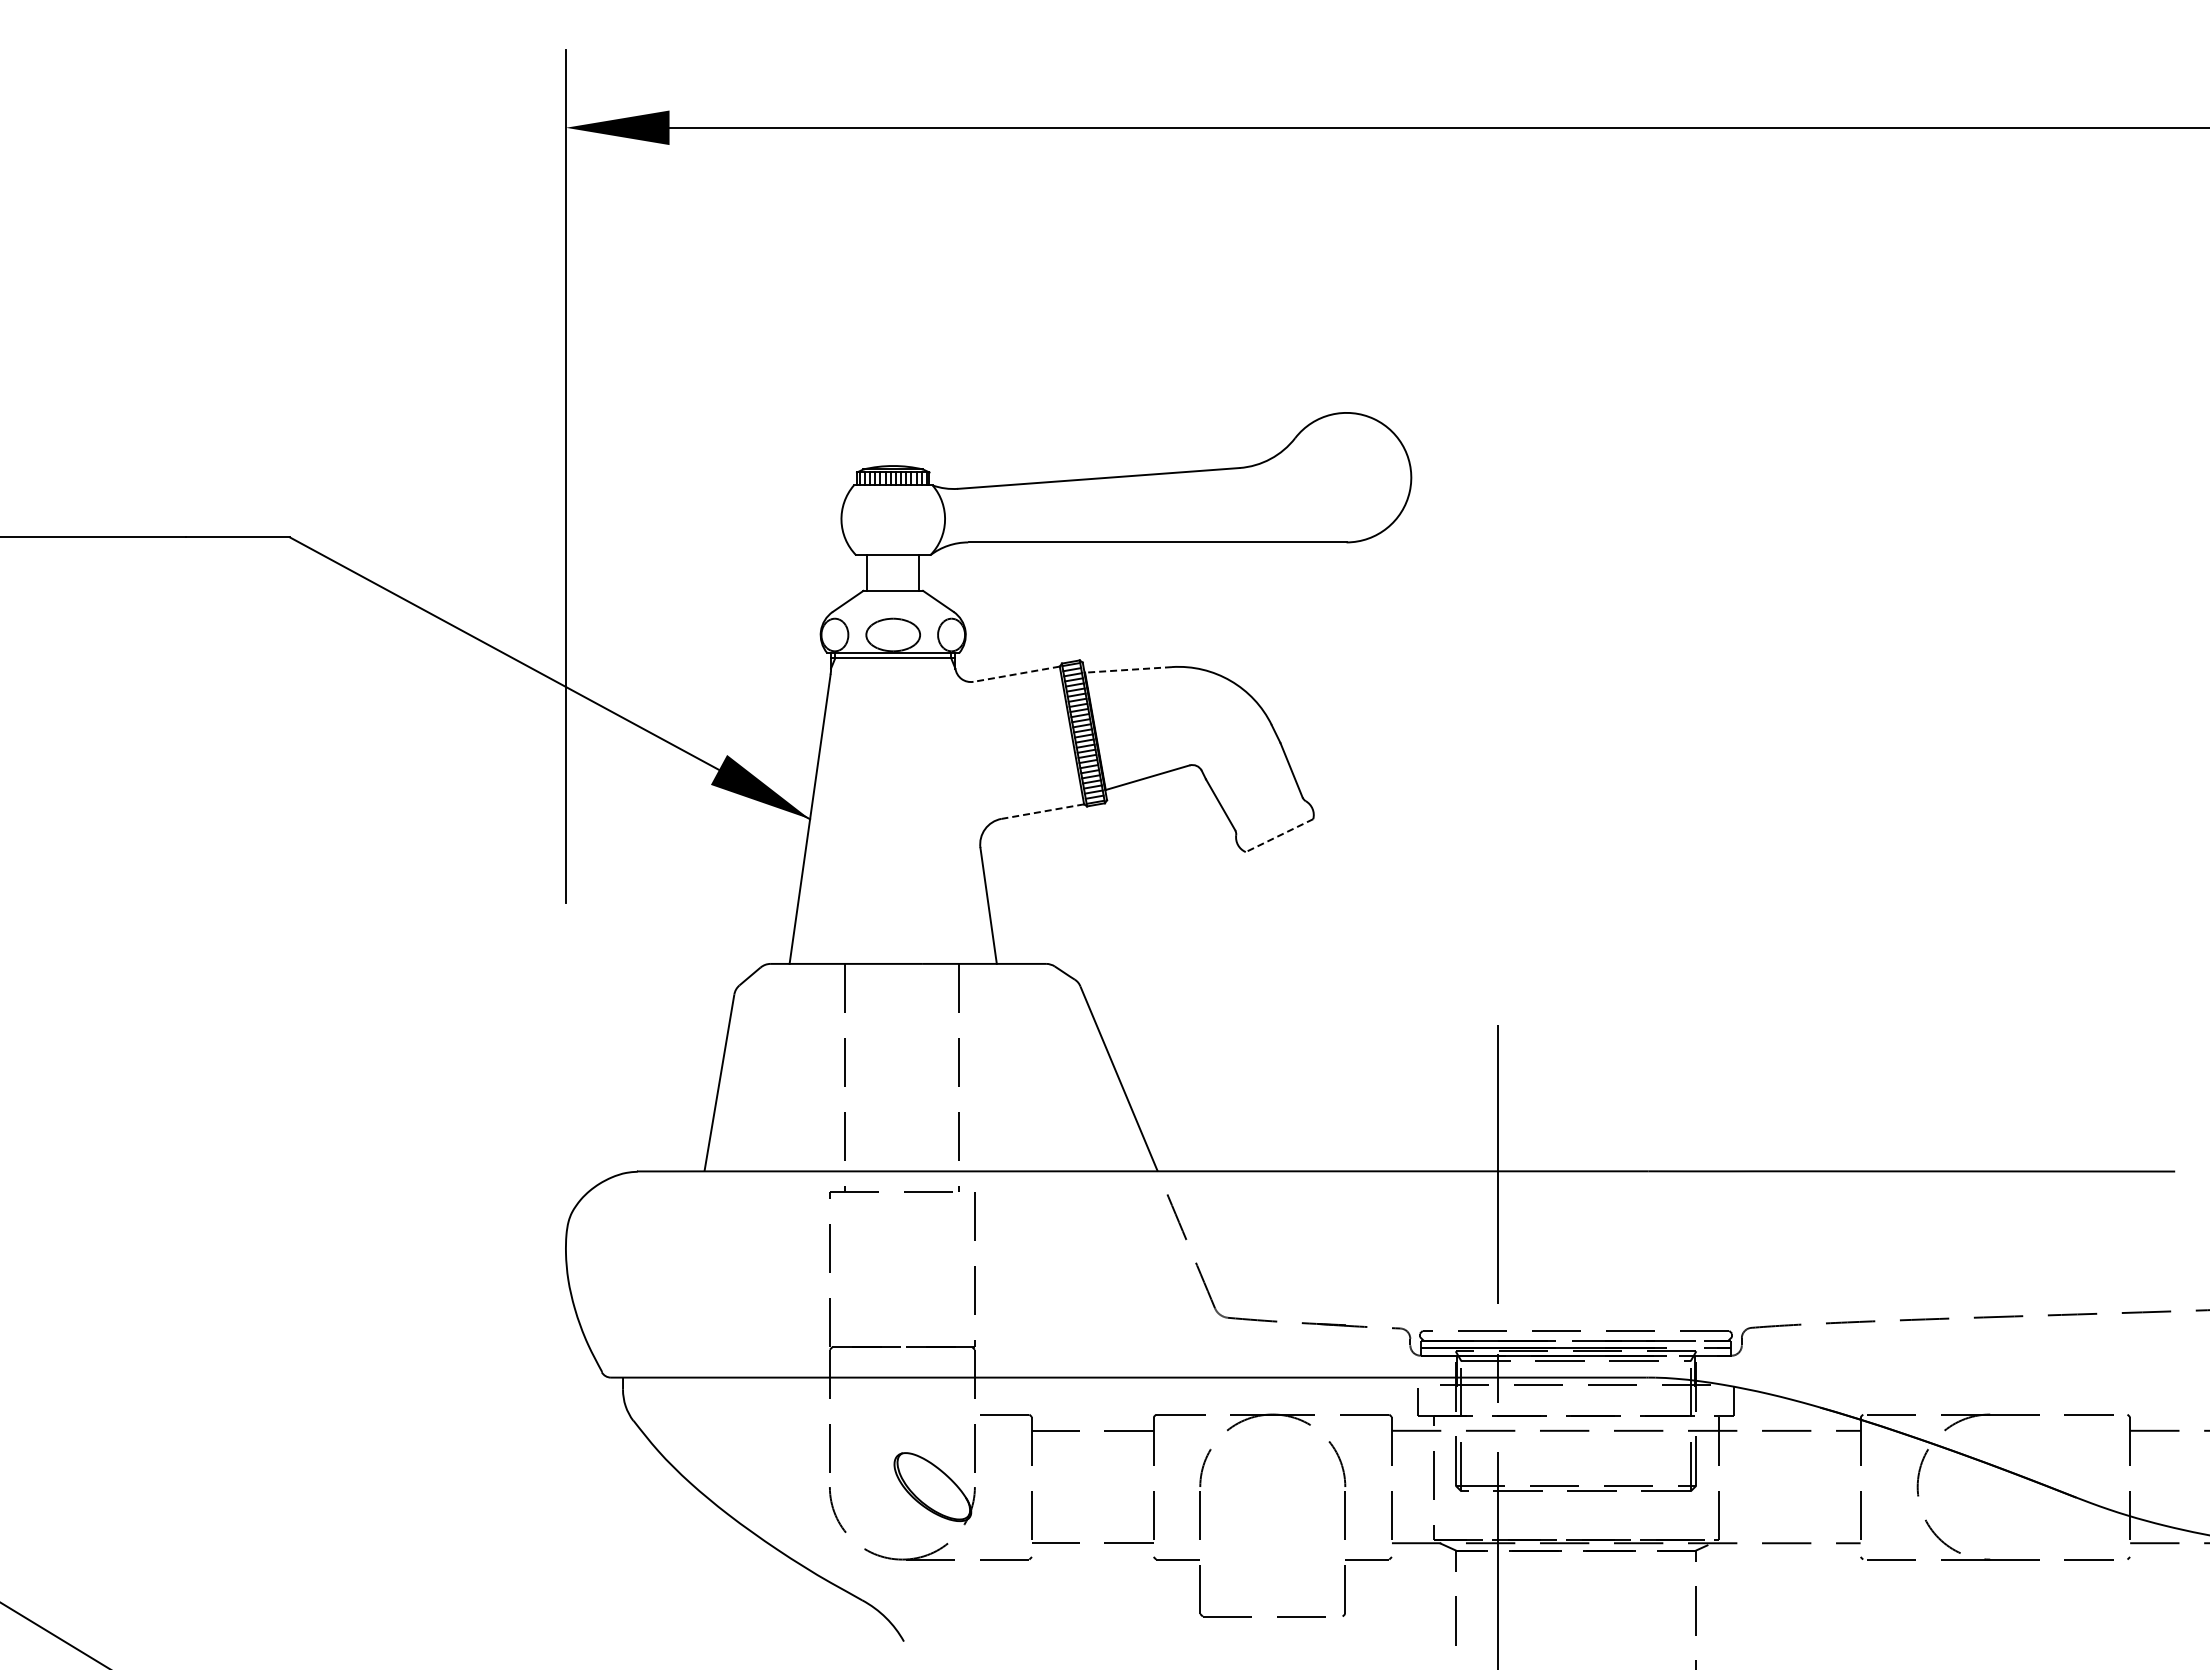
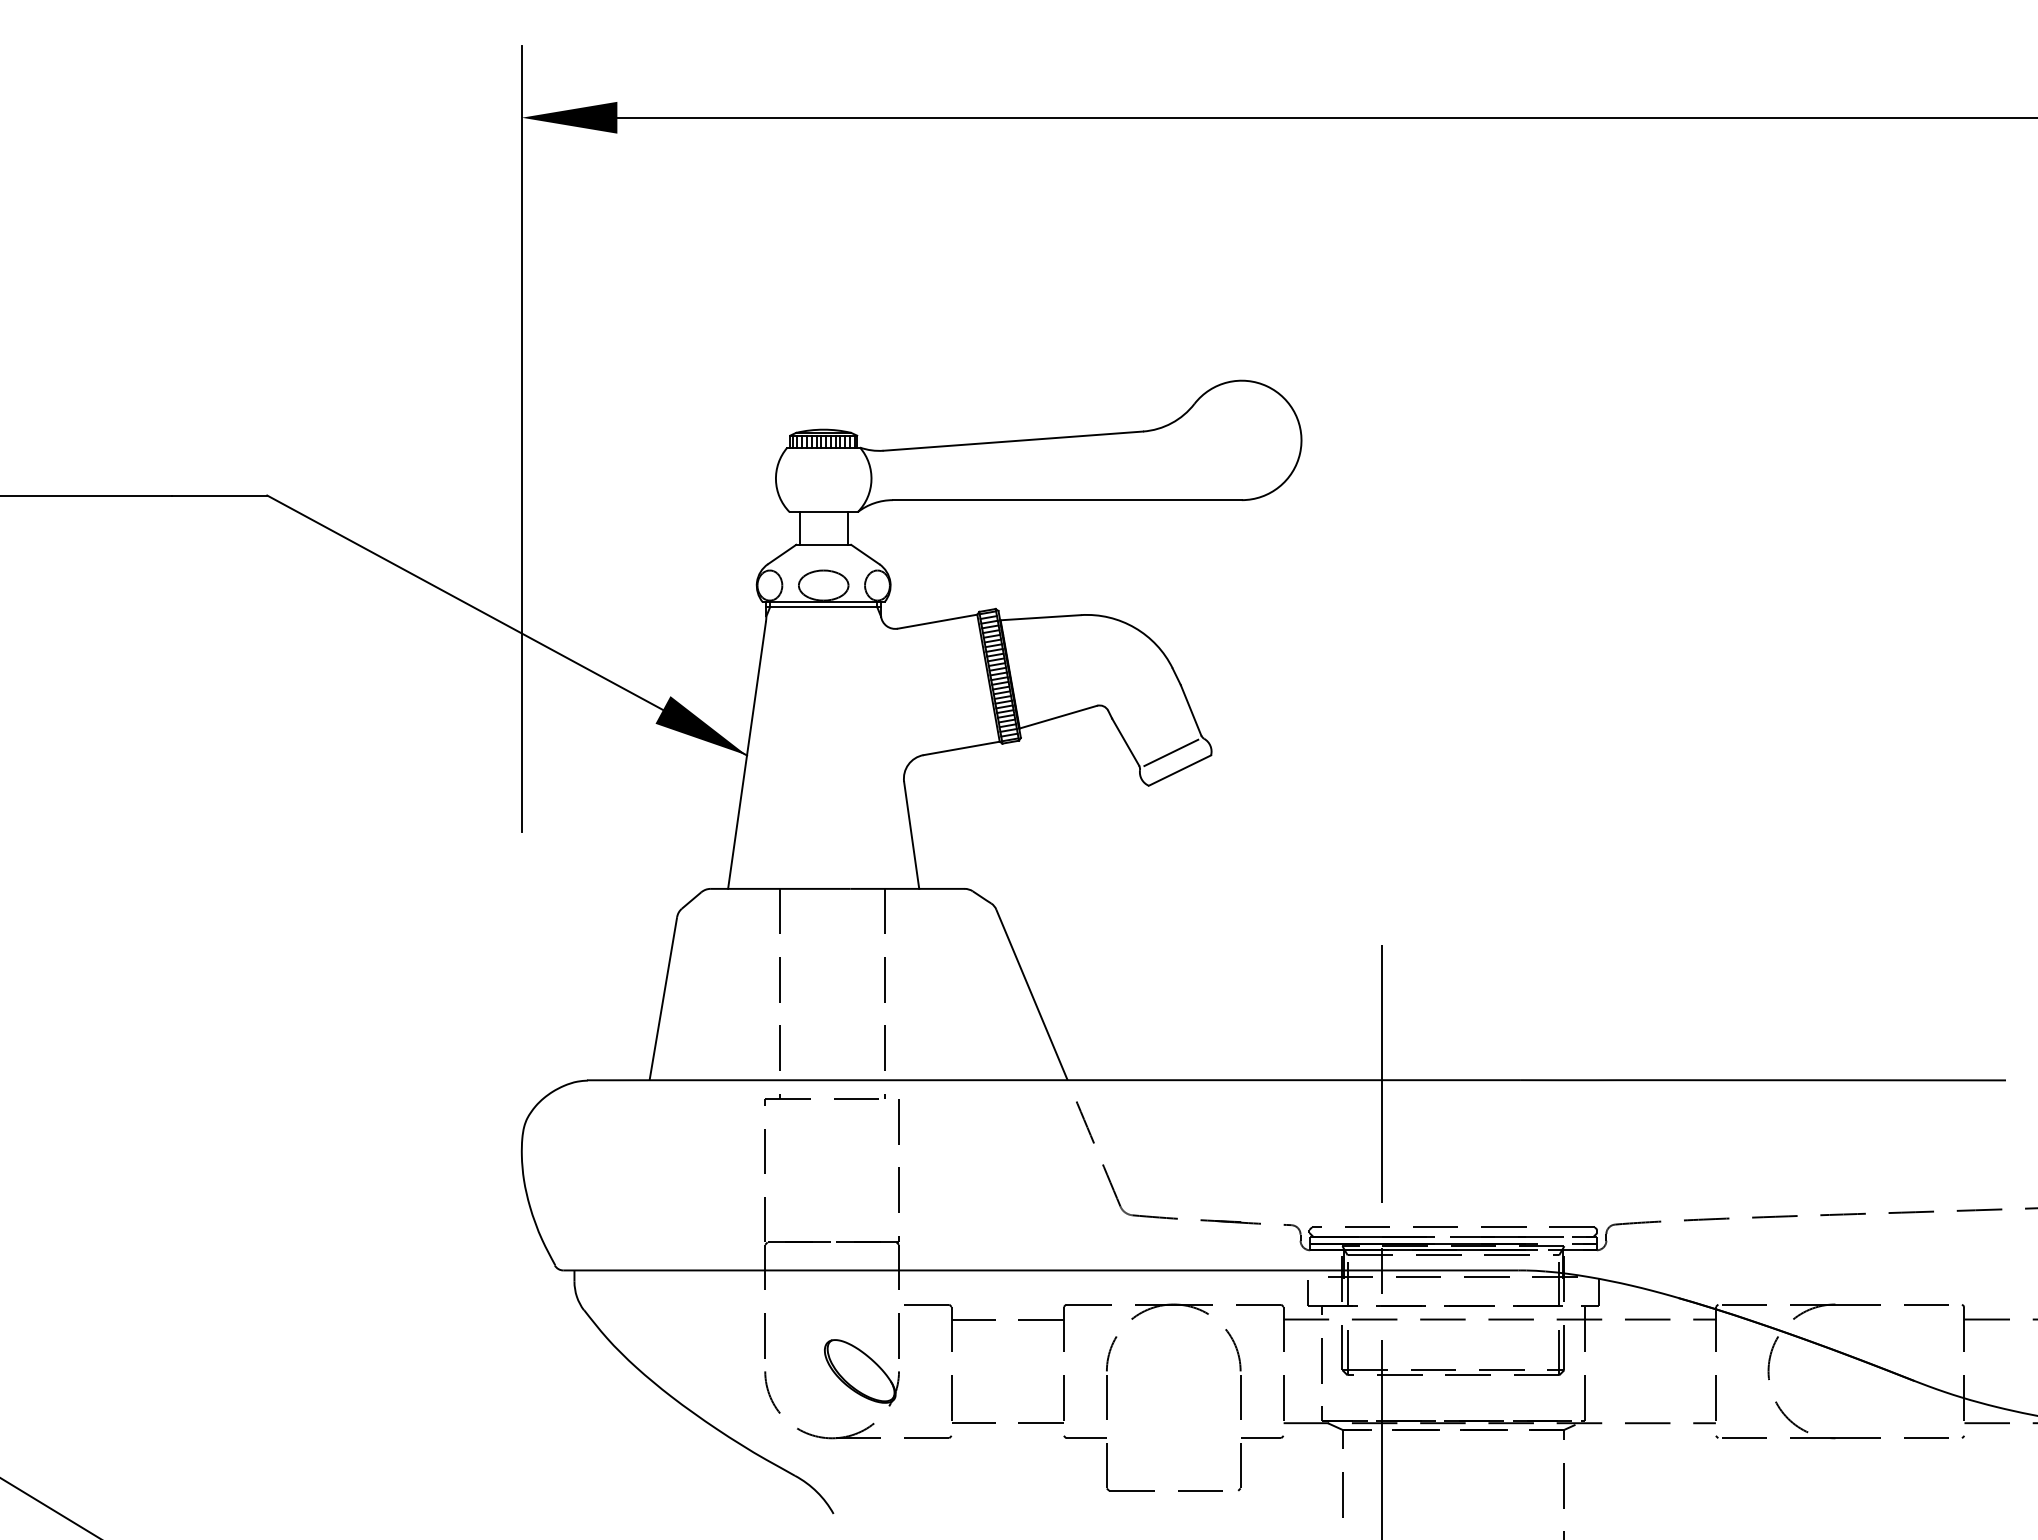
line: (1128, 669) -> (1040, 617), dashed -> solid
line: (1016, 674) -> (937, 621), dashed -> solid
line: (1042, 811) -> (961, 748), dashed -> solid
line: (1269, 816) -> (1170, 752), added
line: (1279, 835) -> (1179, 770), dashed -> solid

